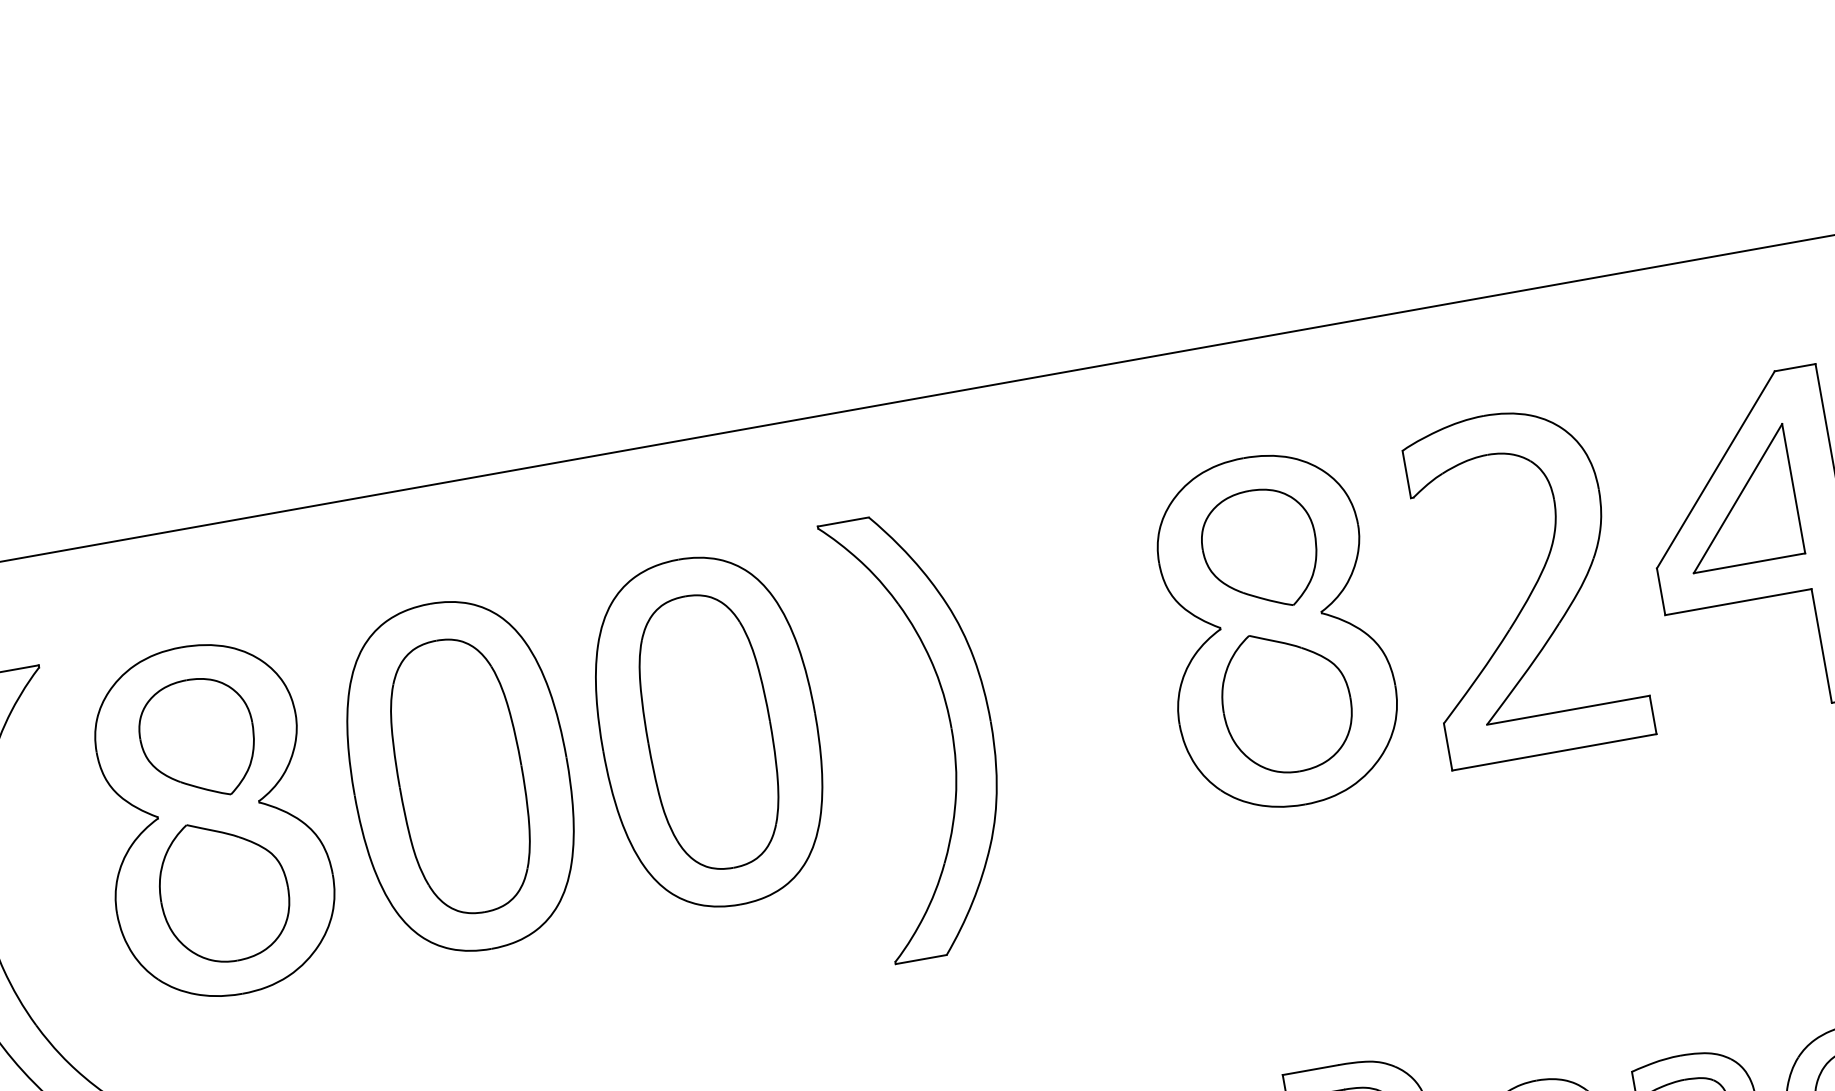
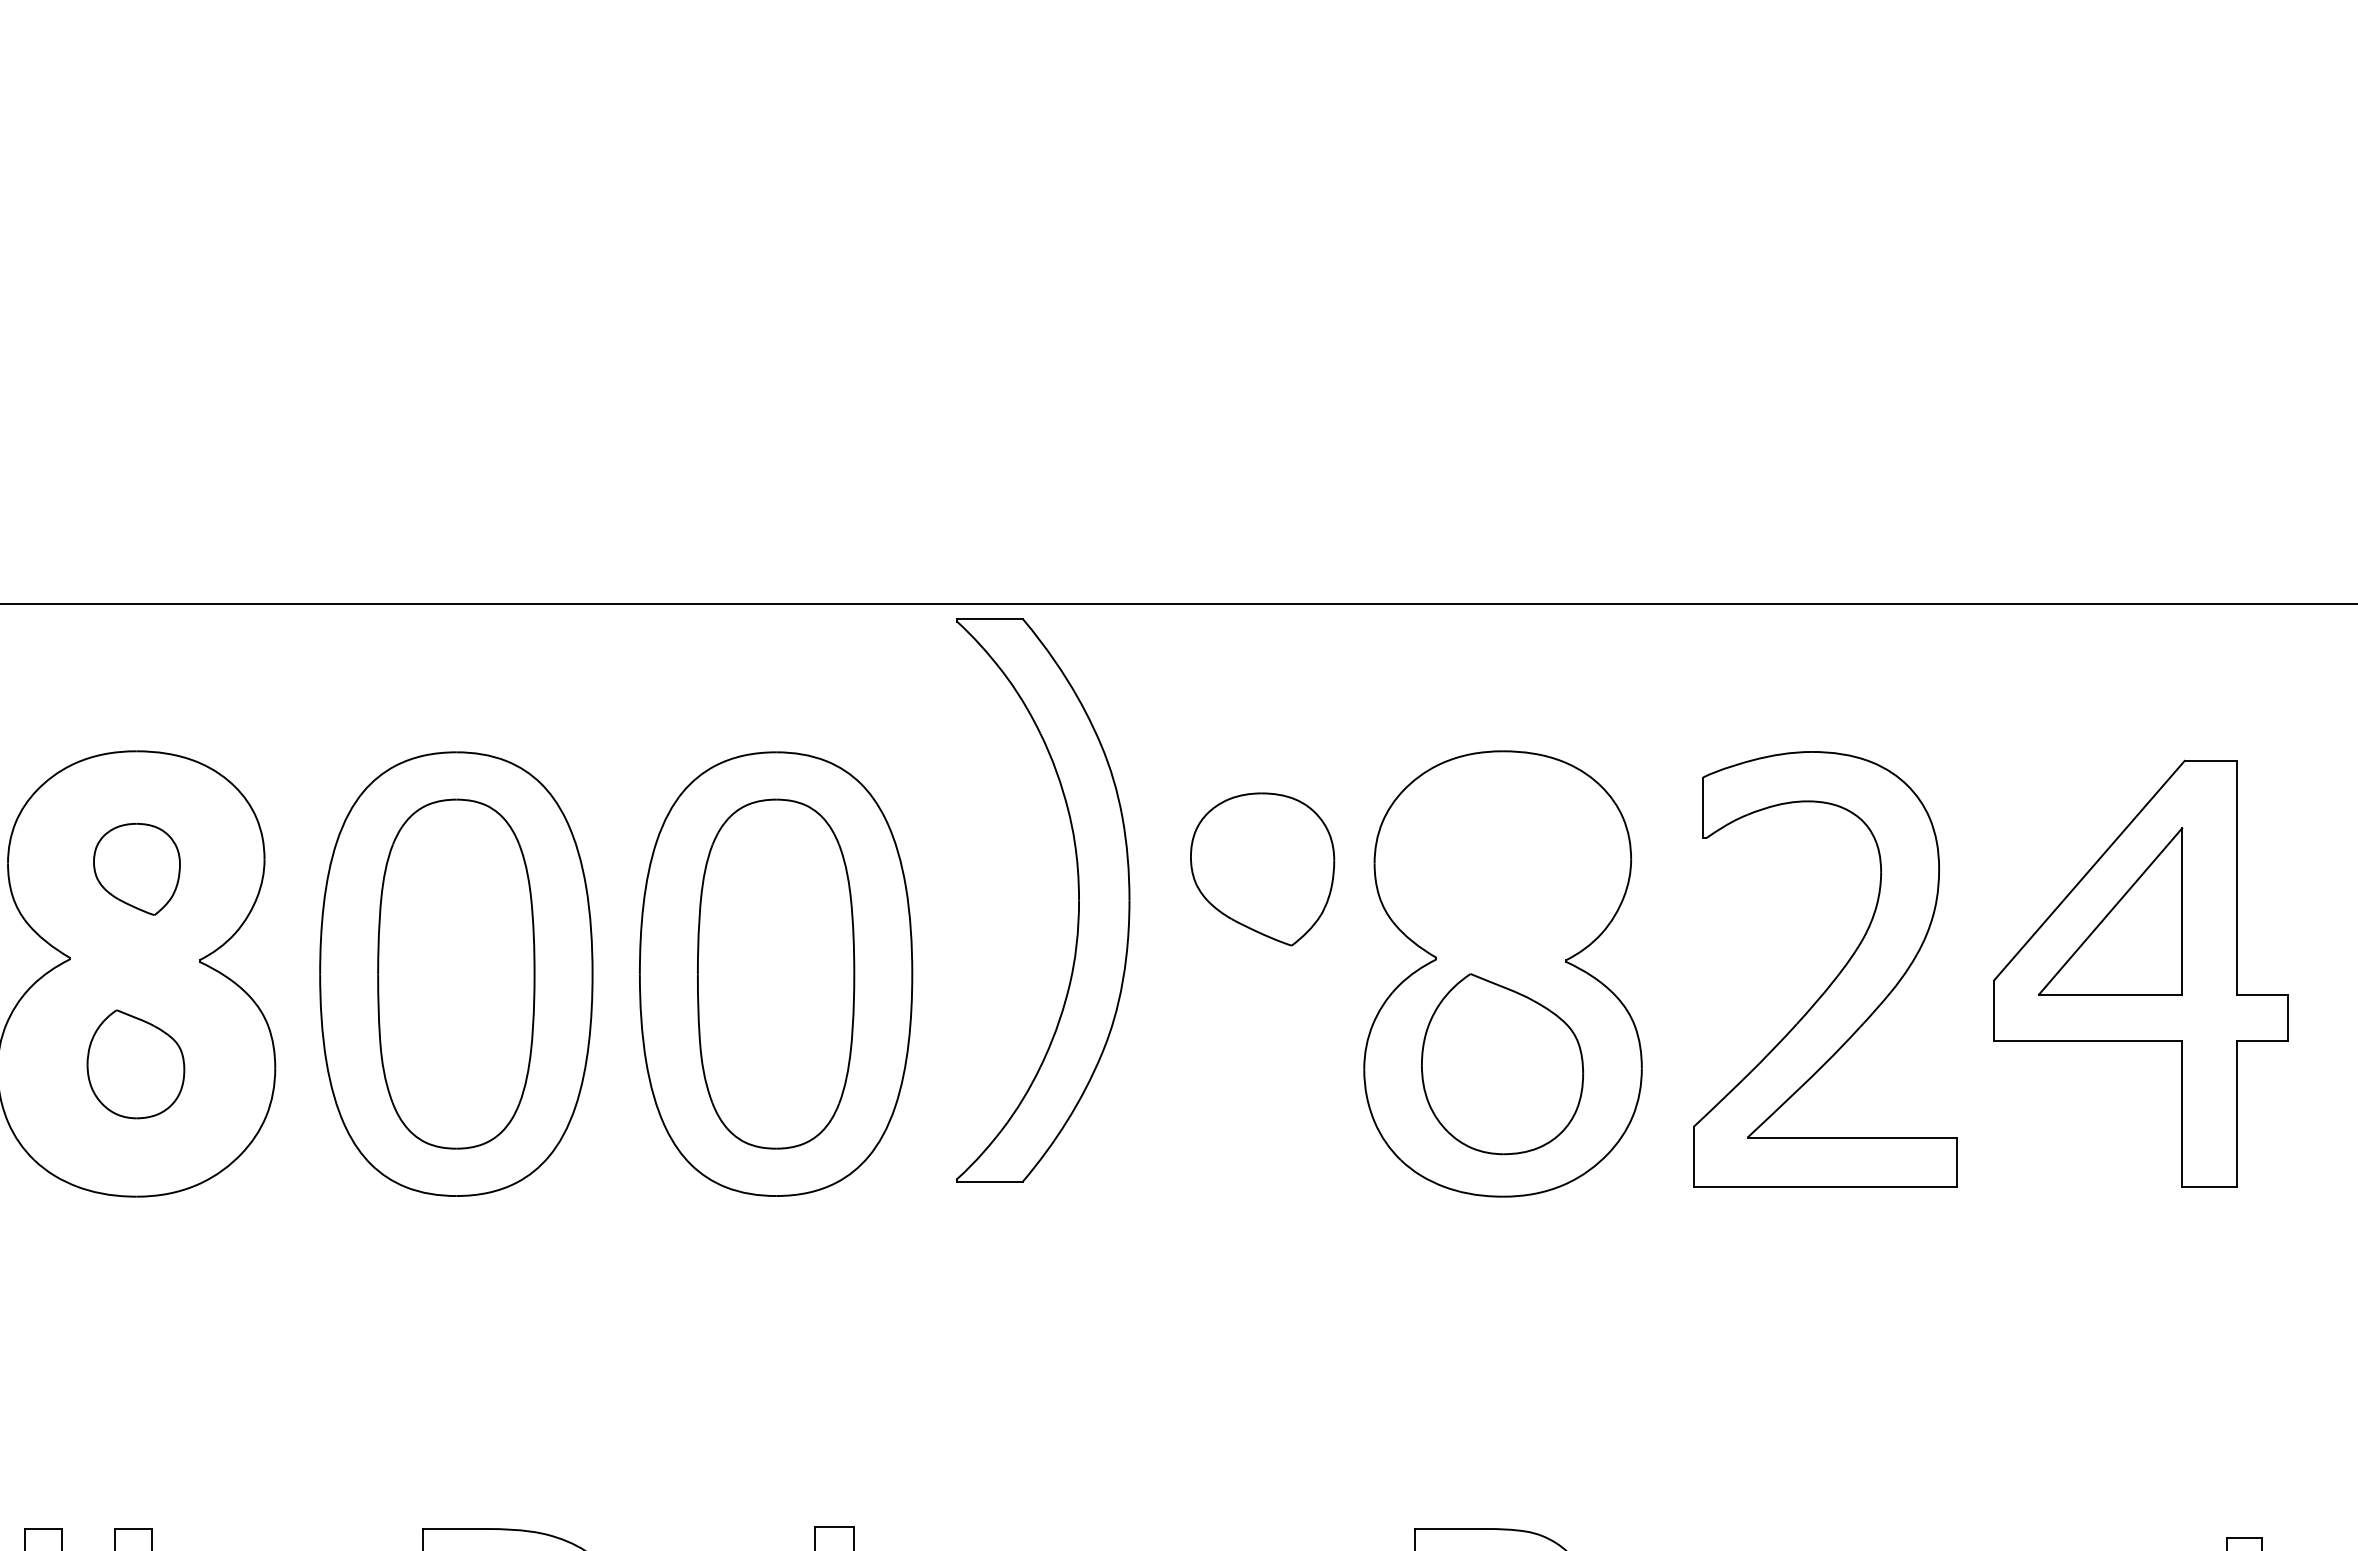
part: (1260, 550) -> (1262, 869), moved
part: (951, 728) -> (1078, 900), moved
part: (197, 739) -> (136, 869), size x0.6
part: (223, 891) -> (135, 1064), size x0.6

